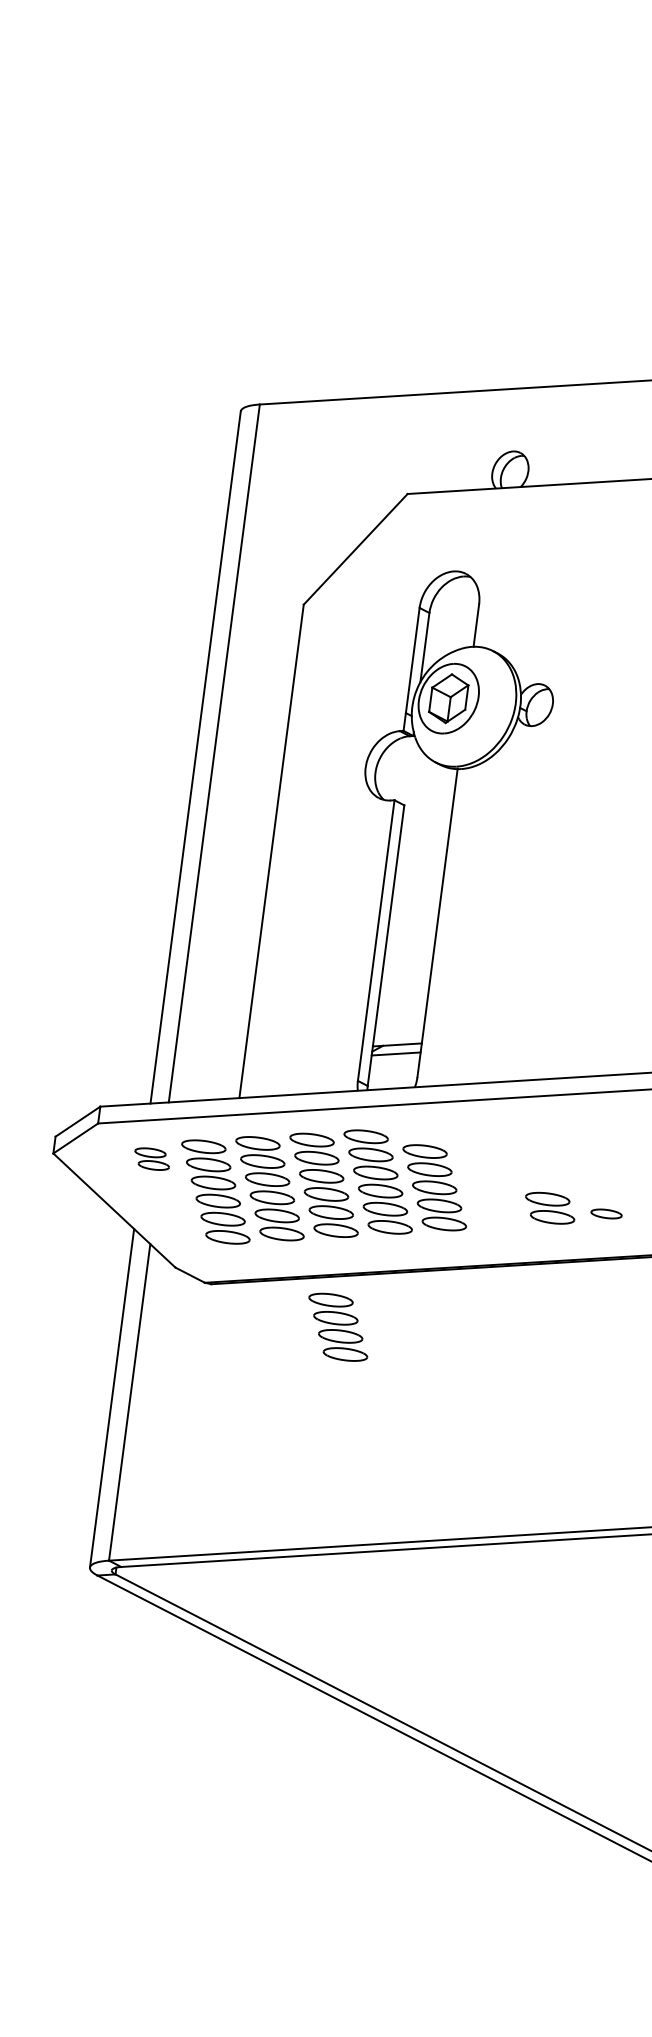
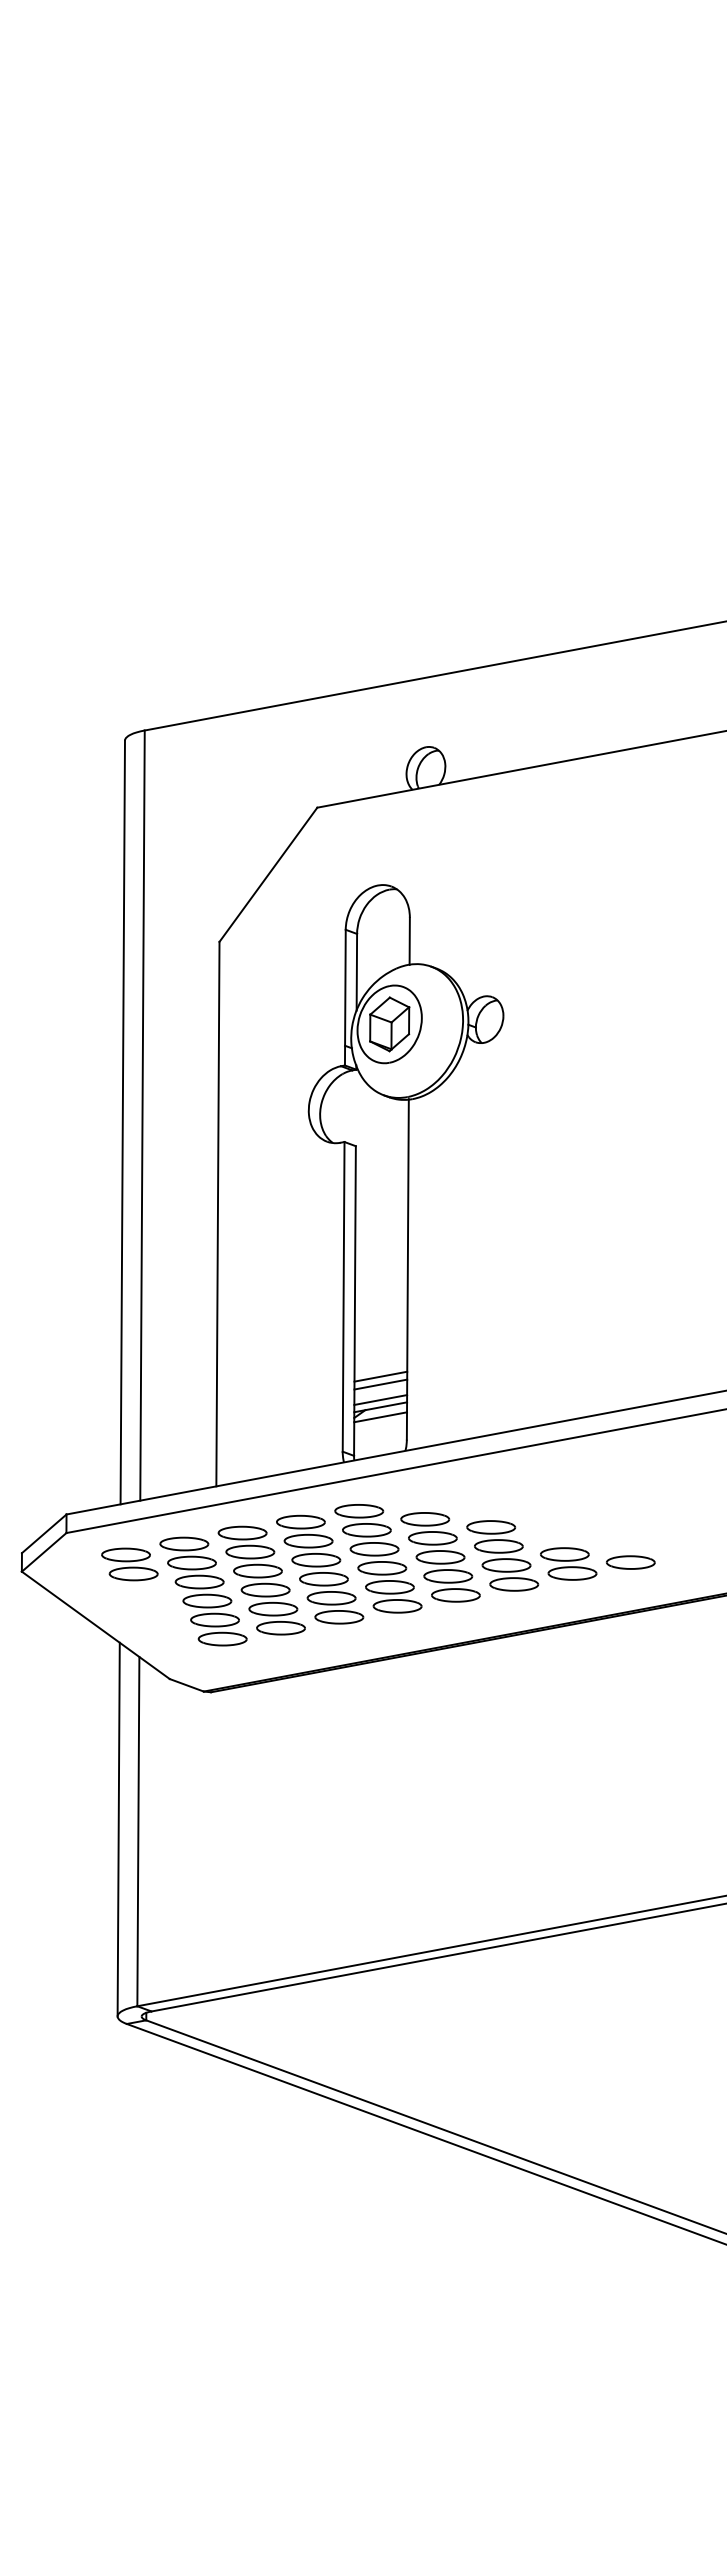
line: (400, 1016) -> (380, 1376), added
line: (399, 1024) -> (380, 1384), added
line: (398, 1037) -> (380, 1399), added
part: (151, 1159) -> (129, 1564), size x1.43
part: (606, 1213) -> (630, 1562), size x1.43
part: (338, 1326) -> (502, 1555), moved

